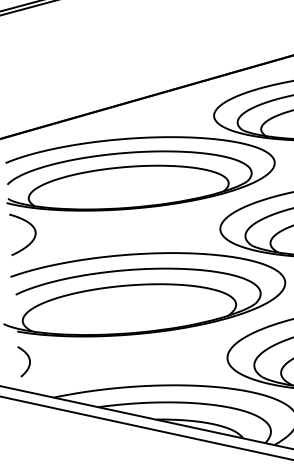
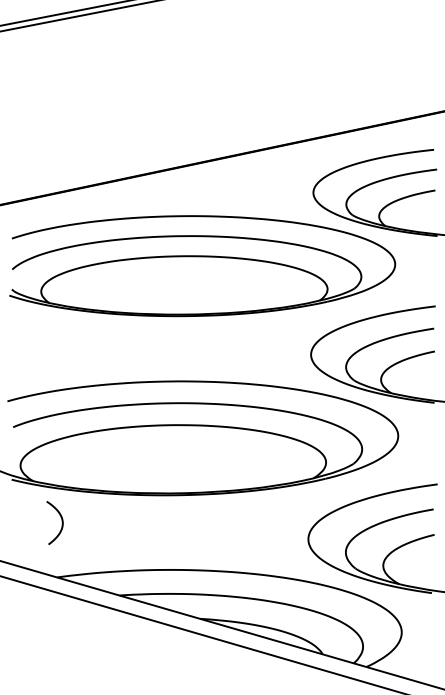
curve: (32, 239) -> (42, 350), removed
curve: (29, 360) -> (61, 522), moved

